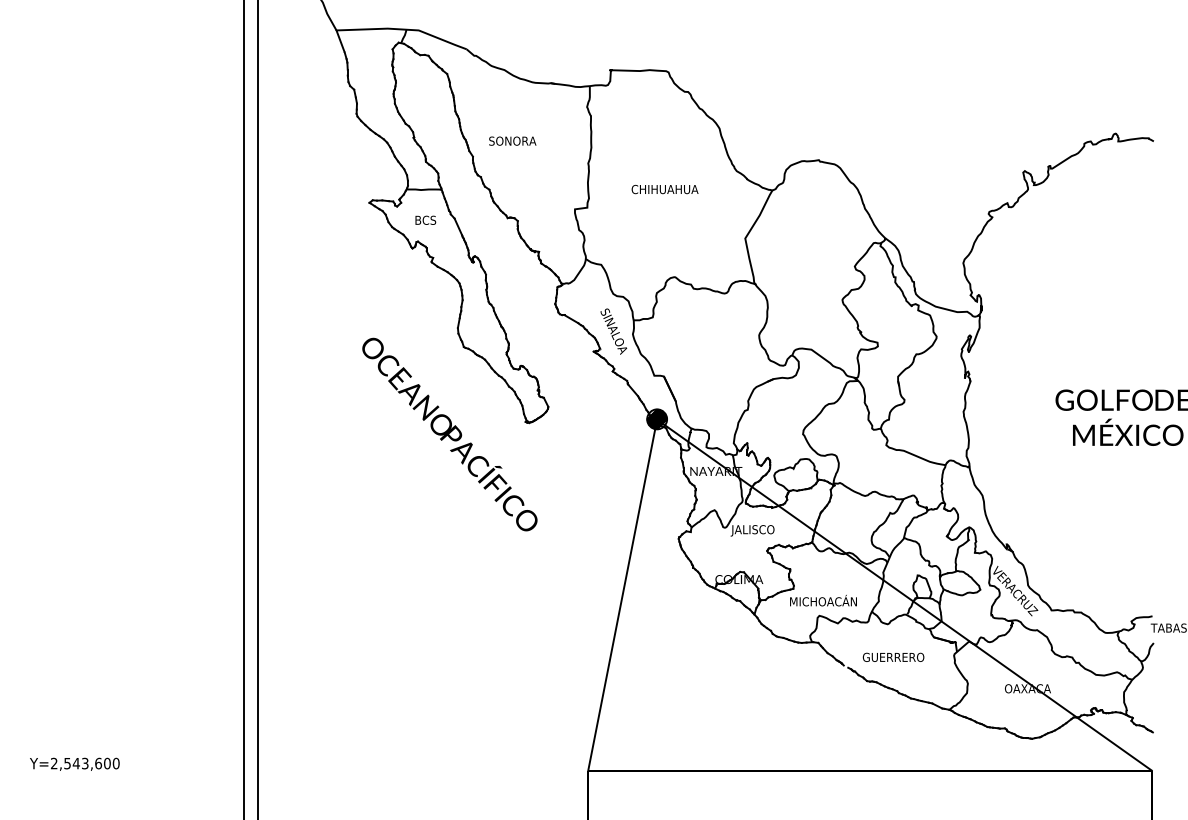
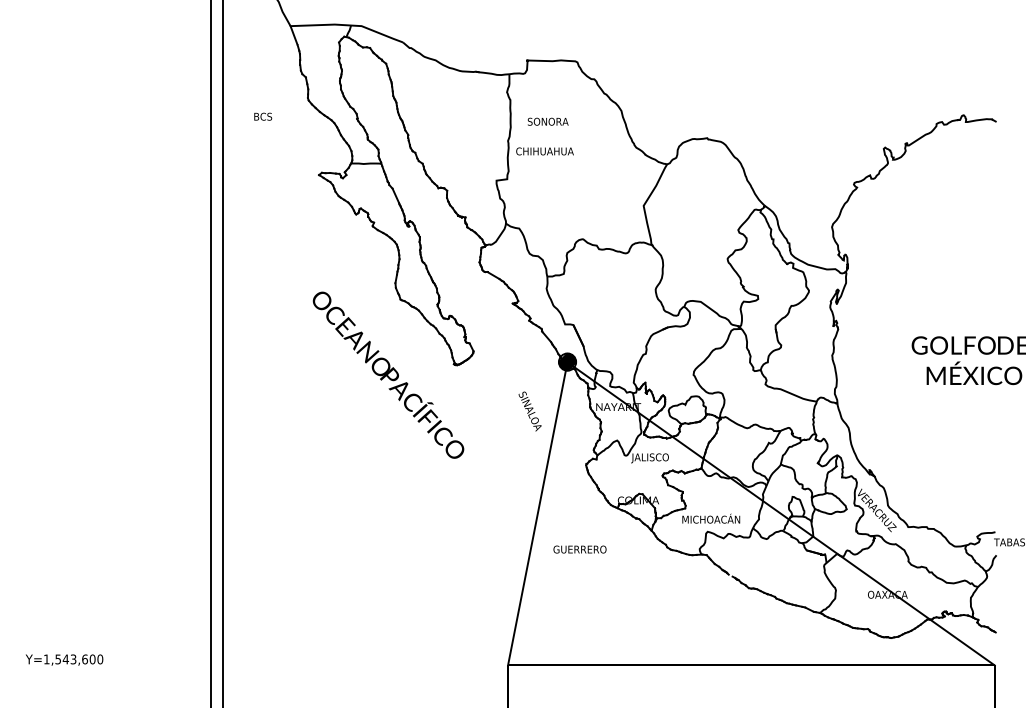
text: (512, 140) -> (547, 121), moved
text: (664, 189) -> (544, 151), moved
text: (425, 219) -> (262, 116), moved
text: (613, 331) -> (529, 411), moved
text: (893, 656) -> (579, 548), moved
text: (54, 763) -> (46, 659), Y=2,543,600 -> Y=1,543,600

